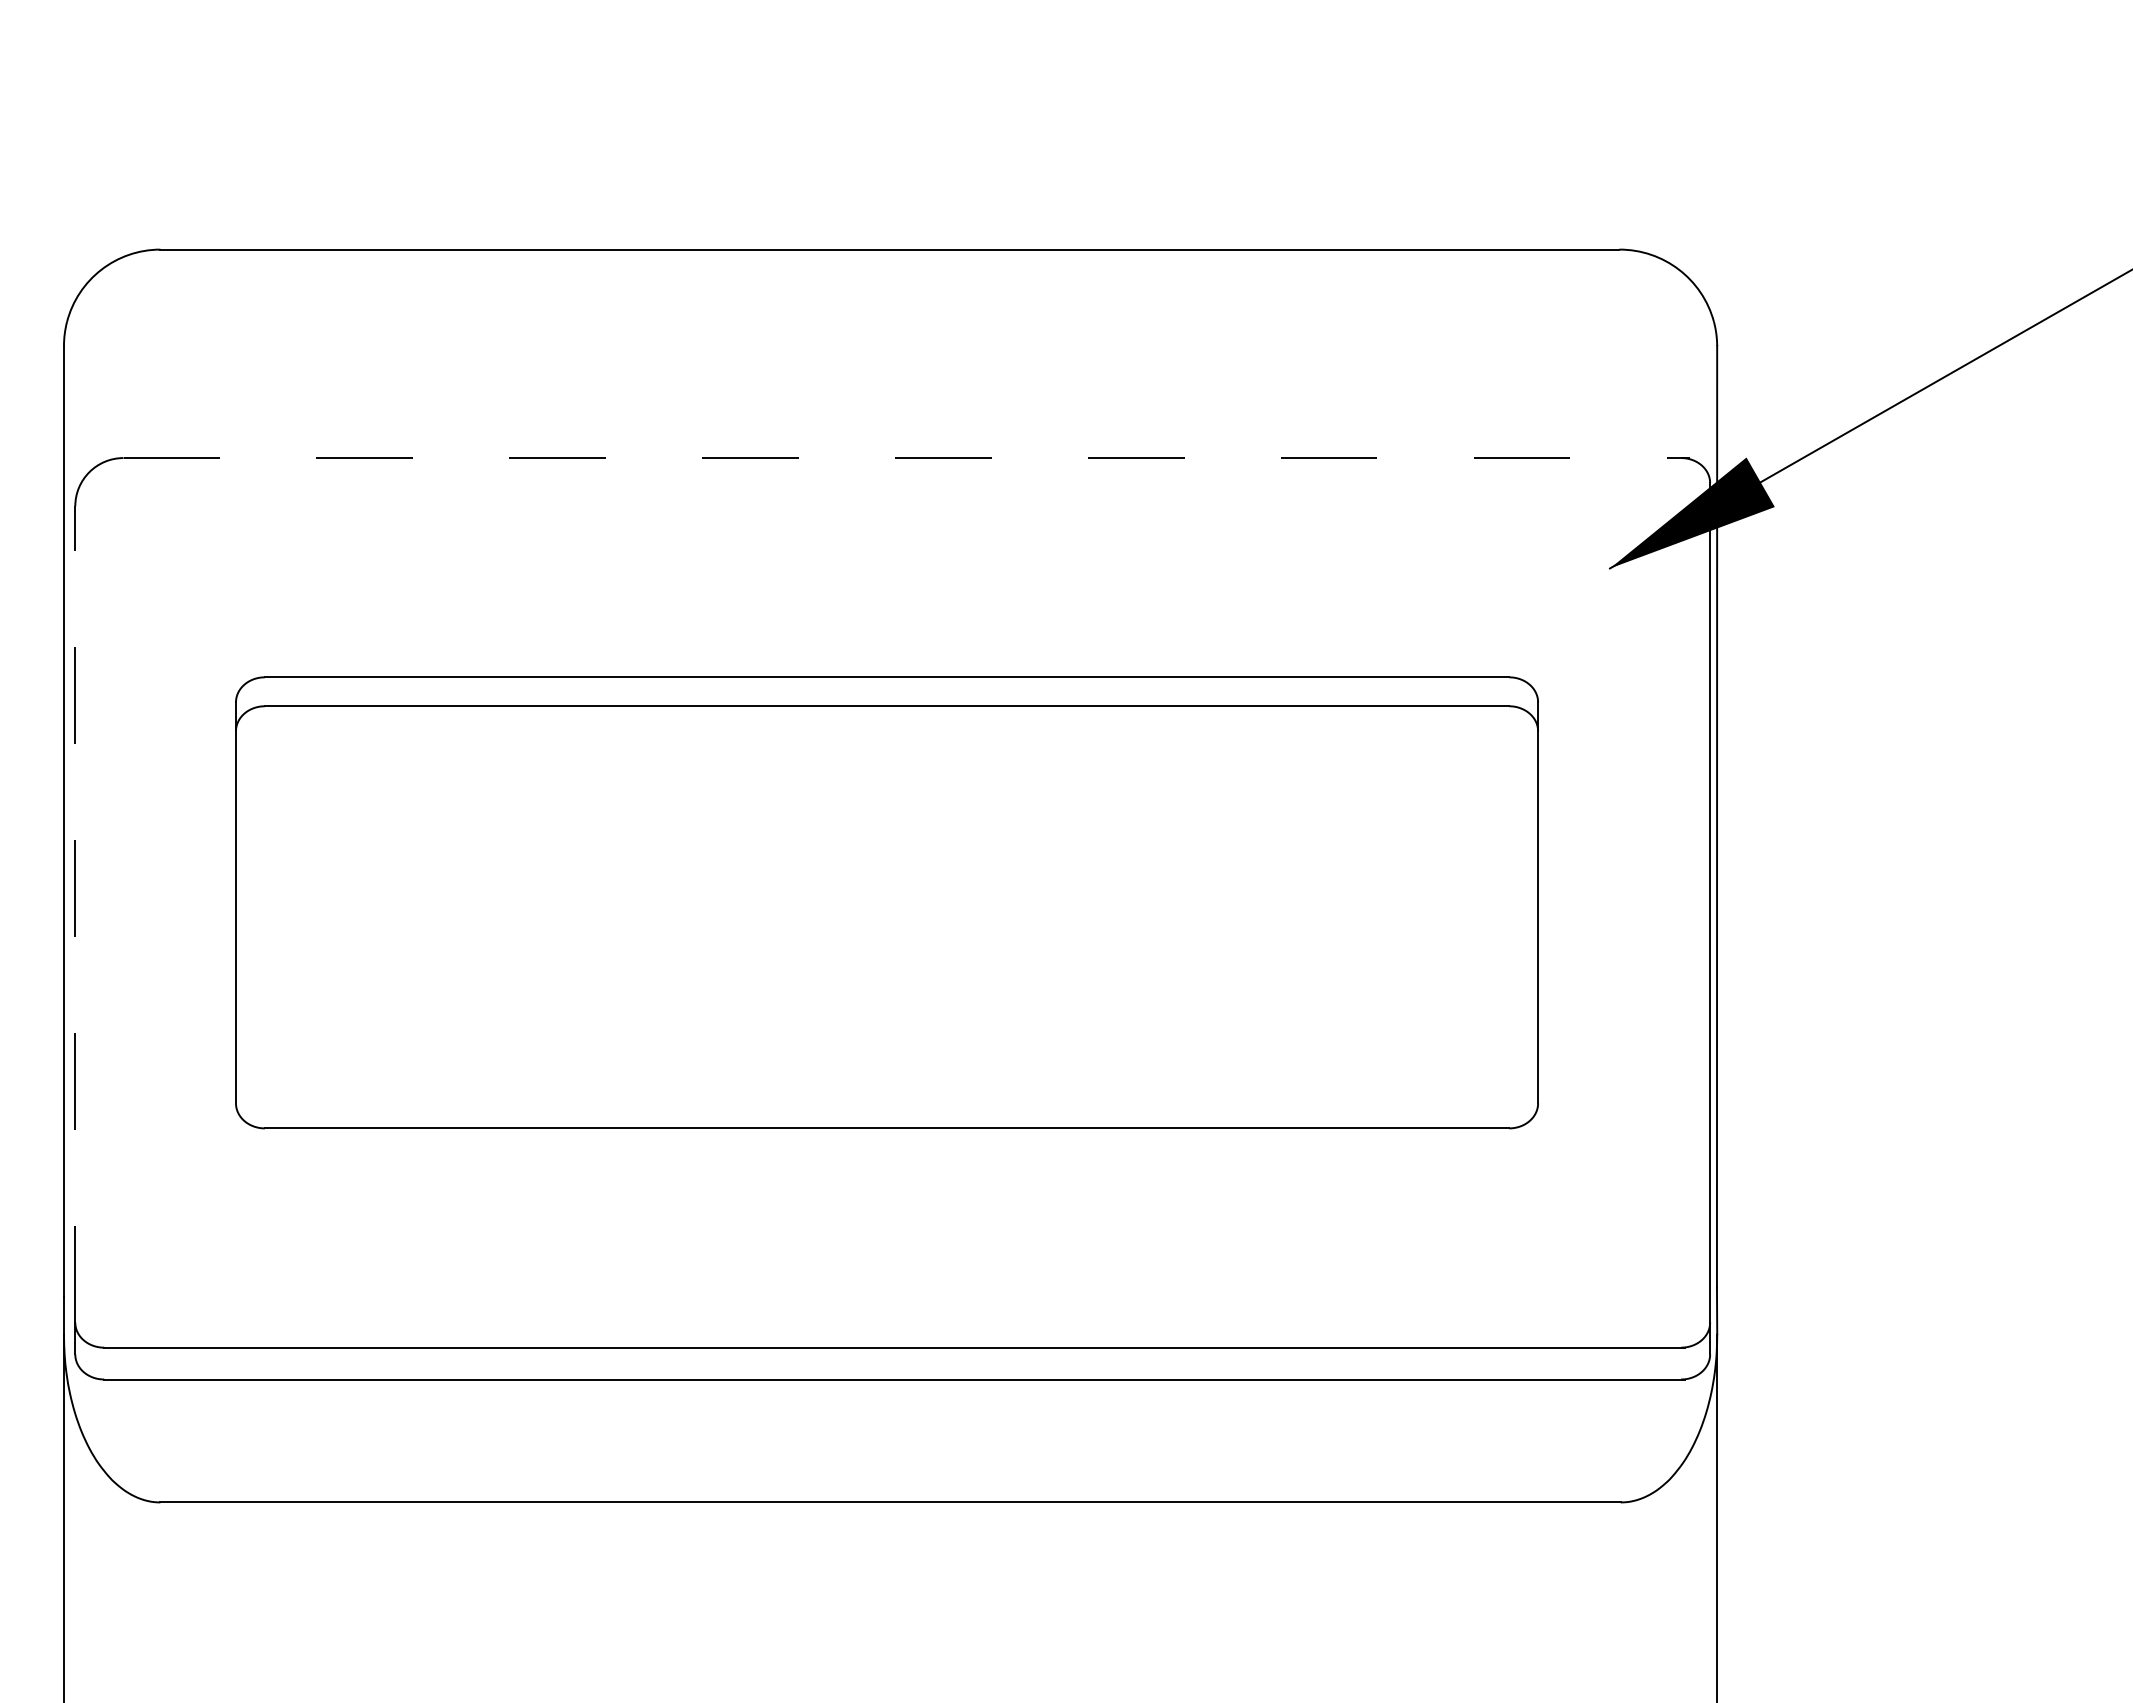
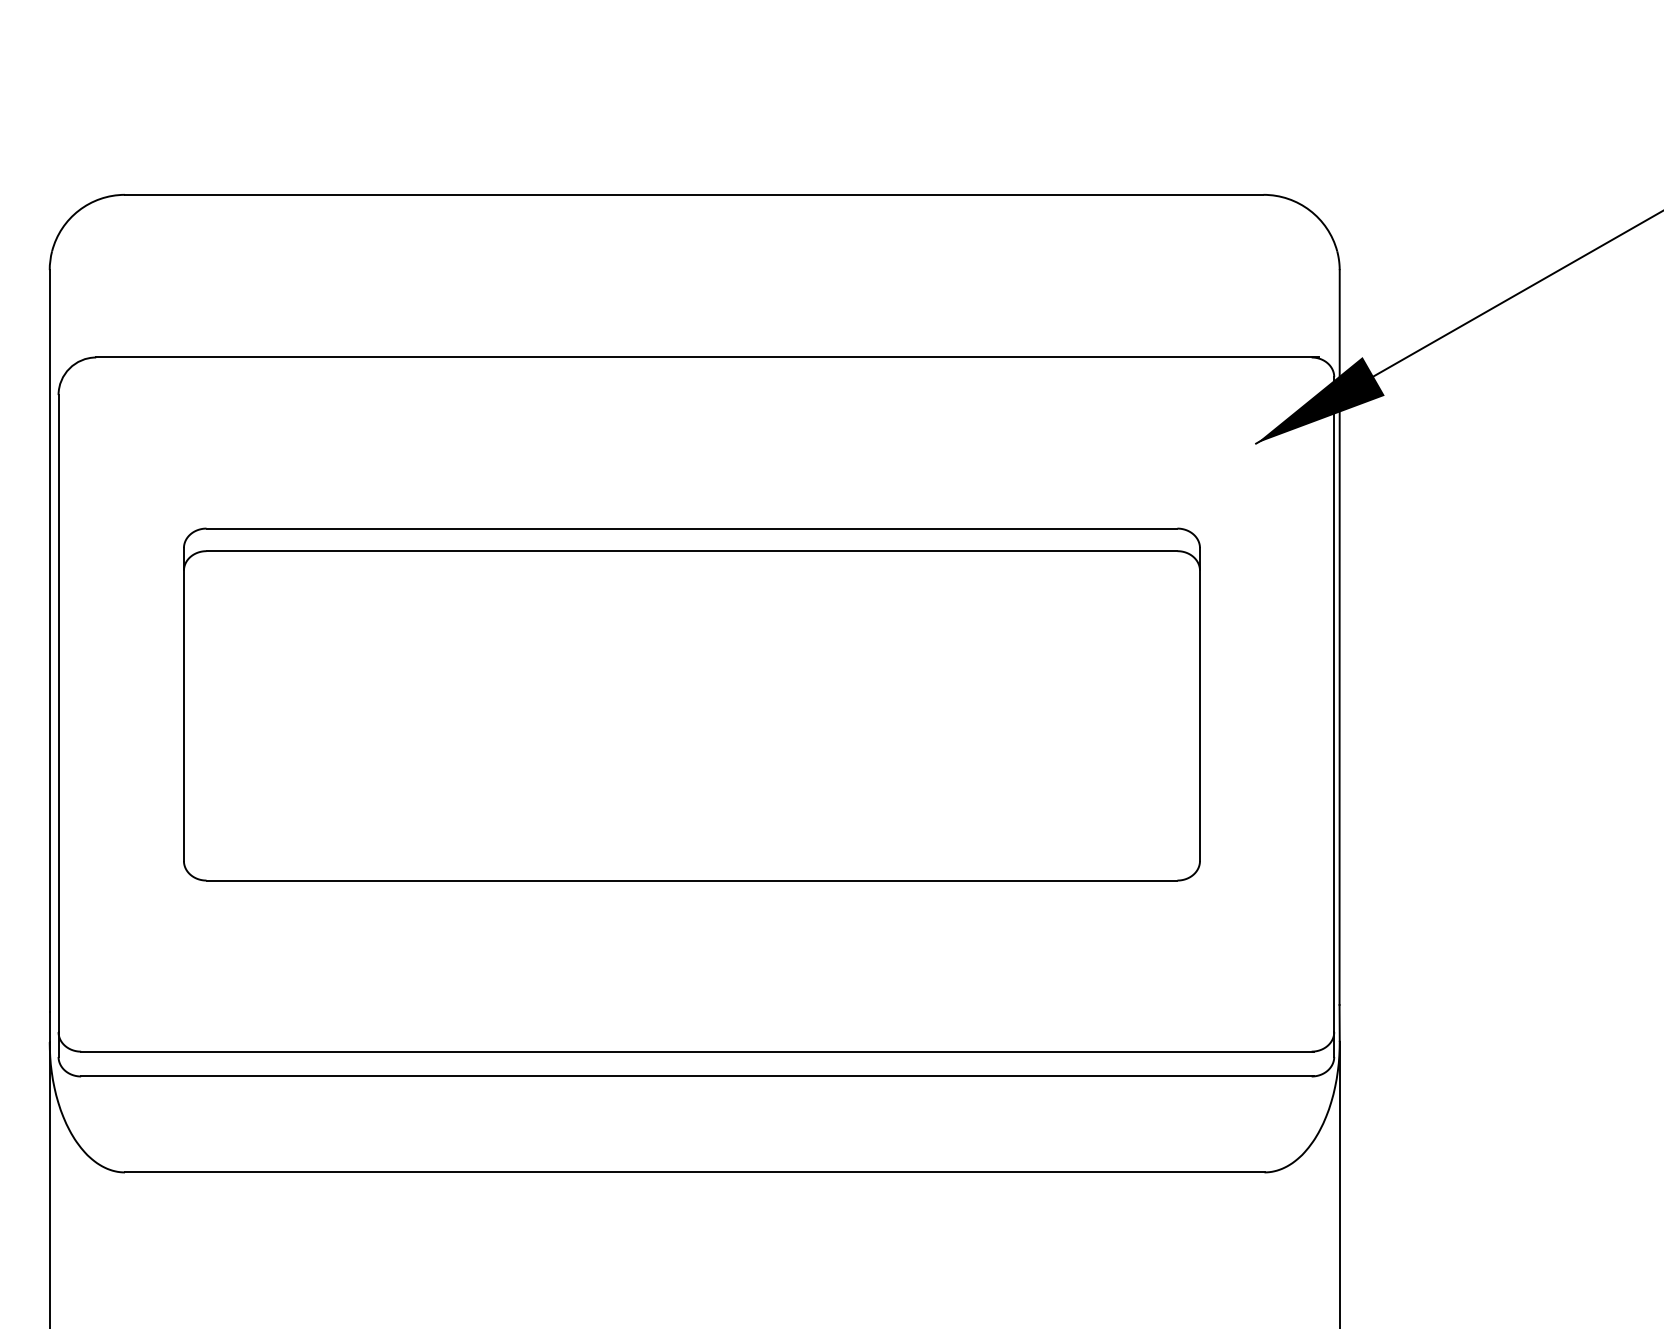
line: (907, 458) -> (707, 357), dashed -> solid
line: (75, 913) -> (58, 712), dashed -> solid

